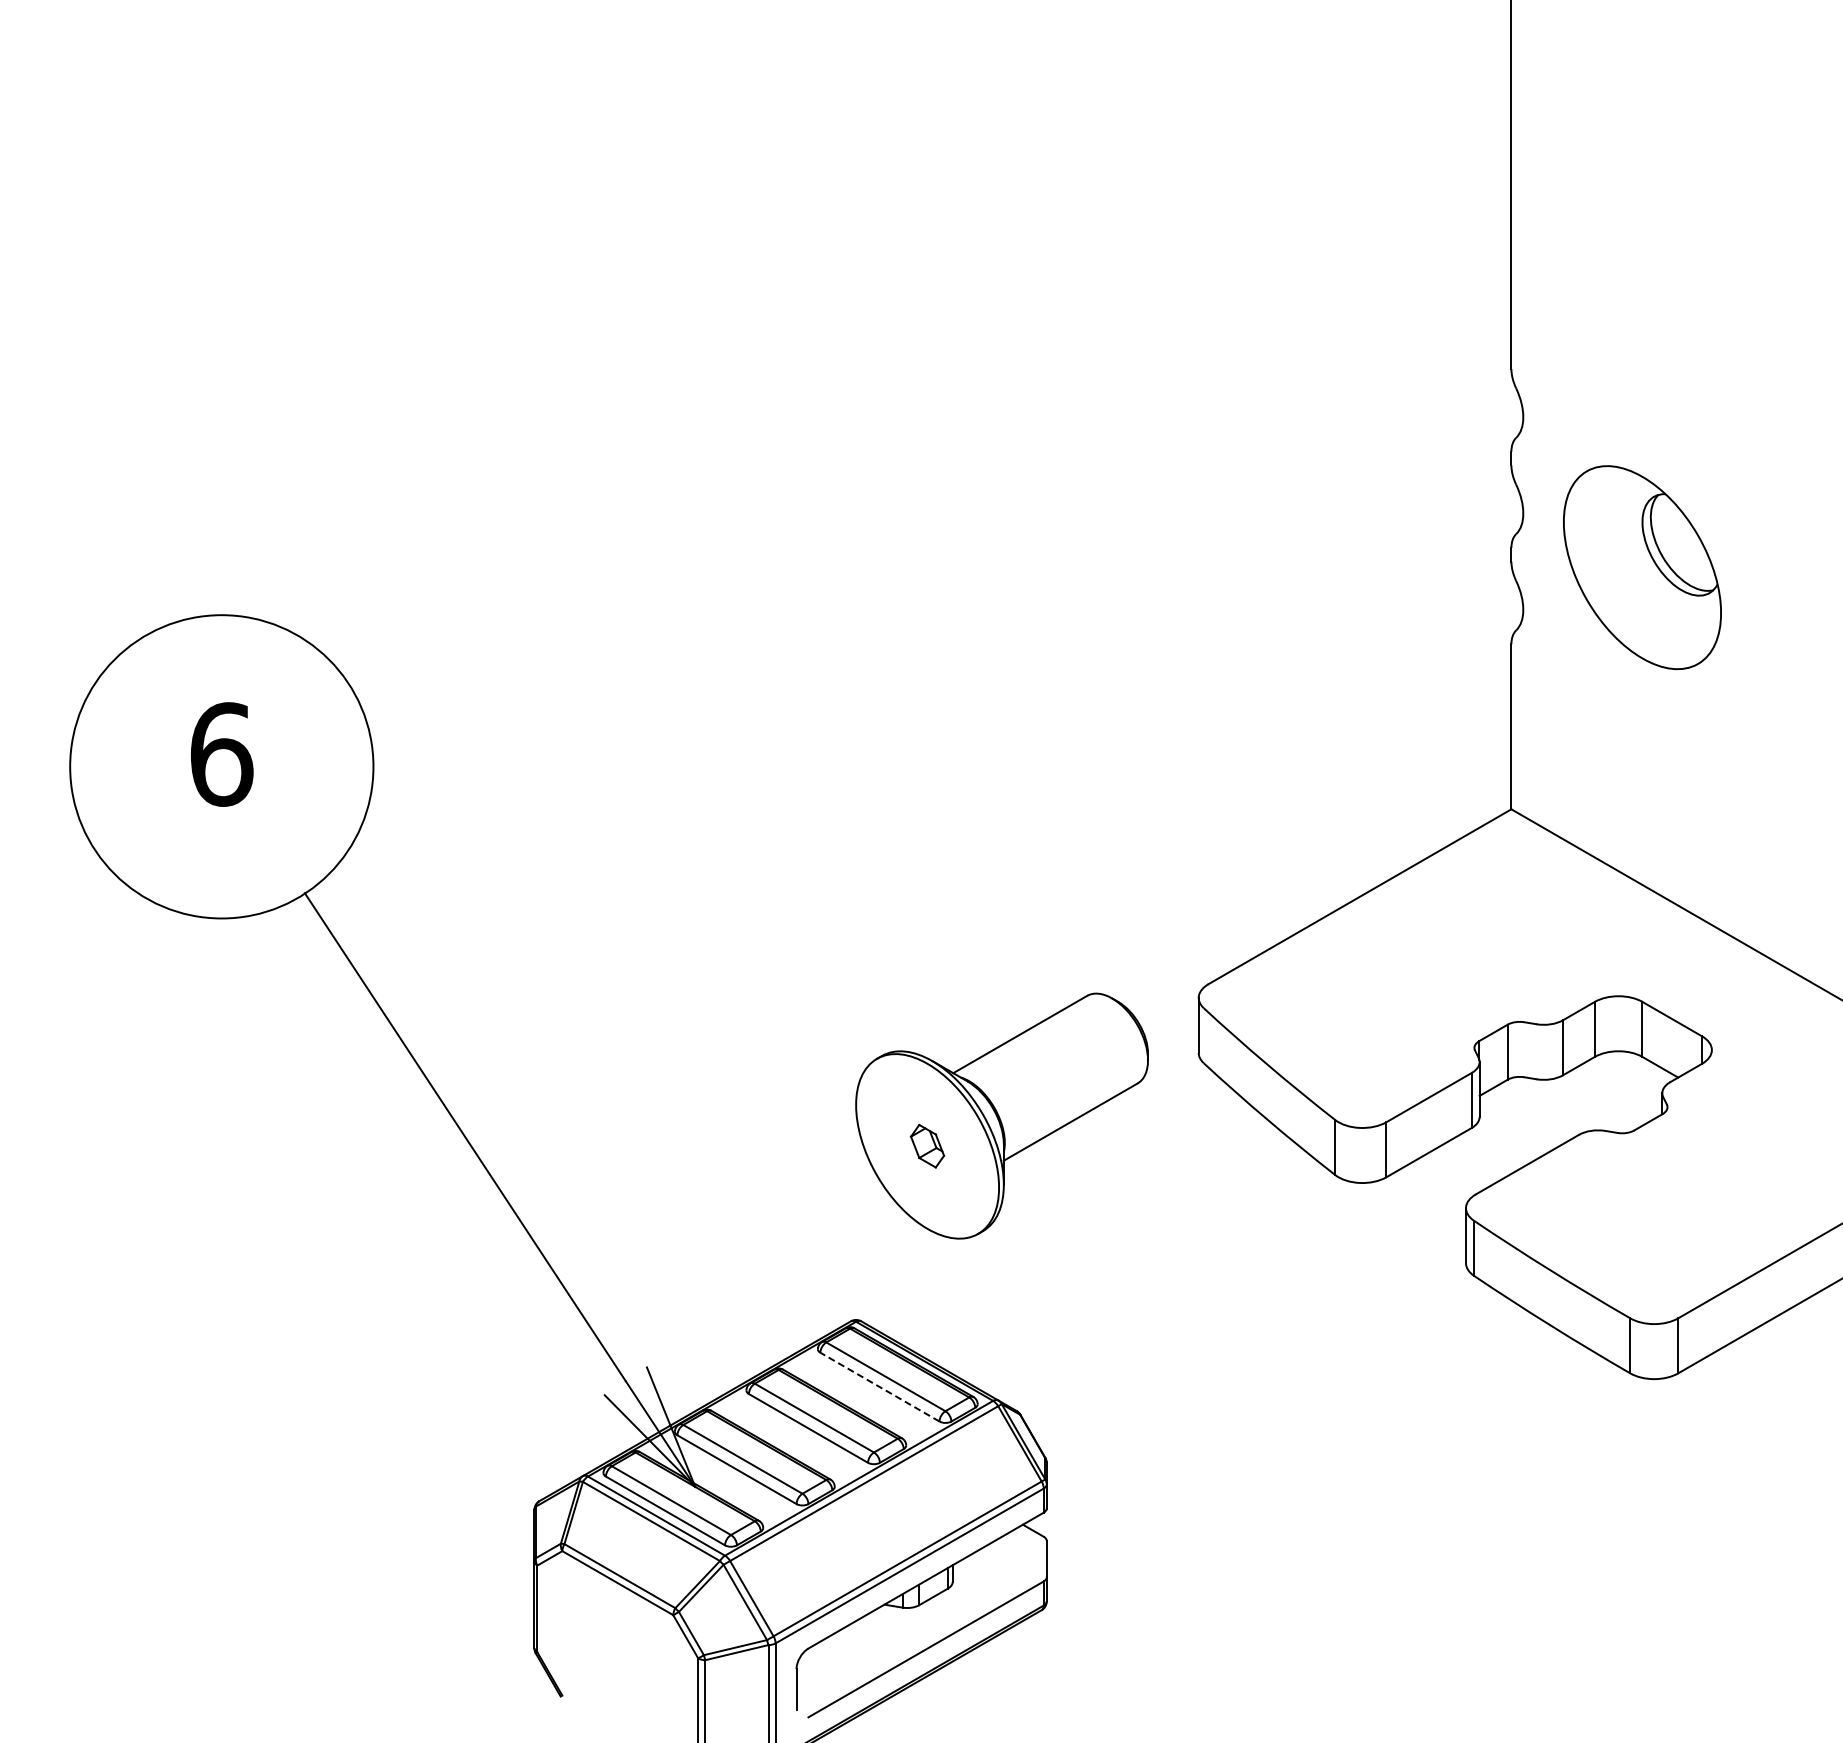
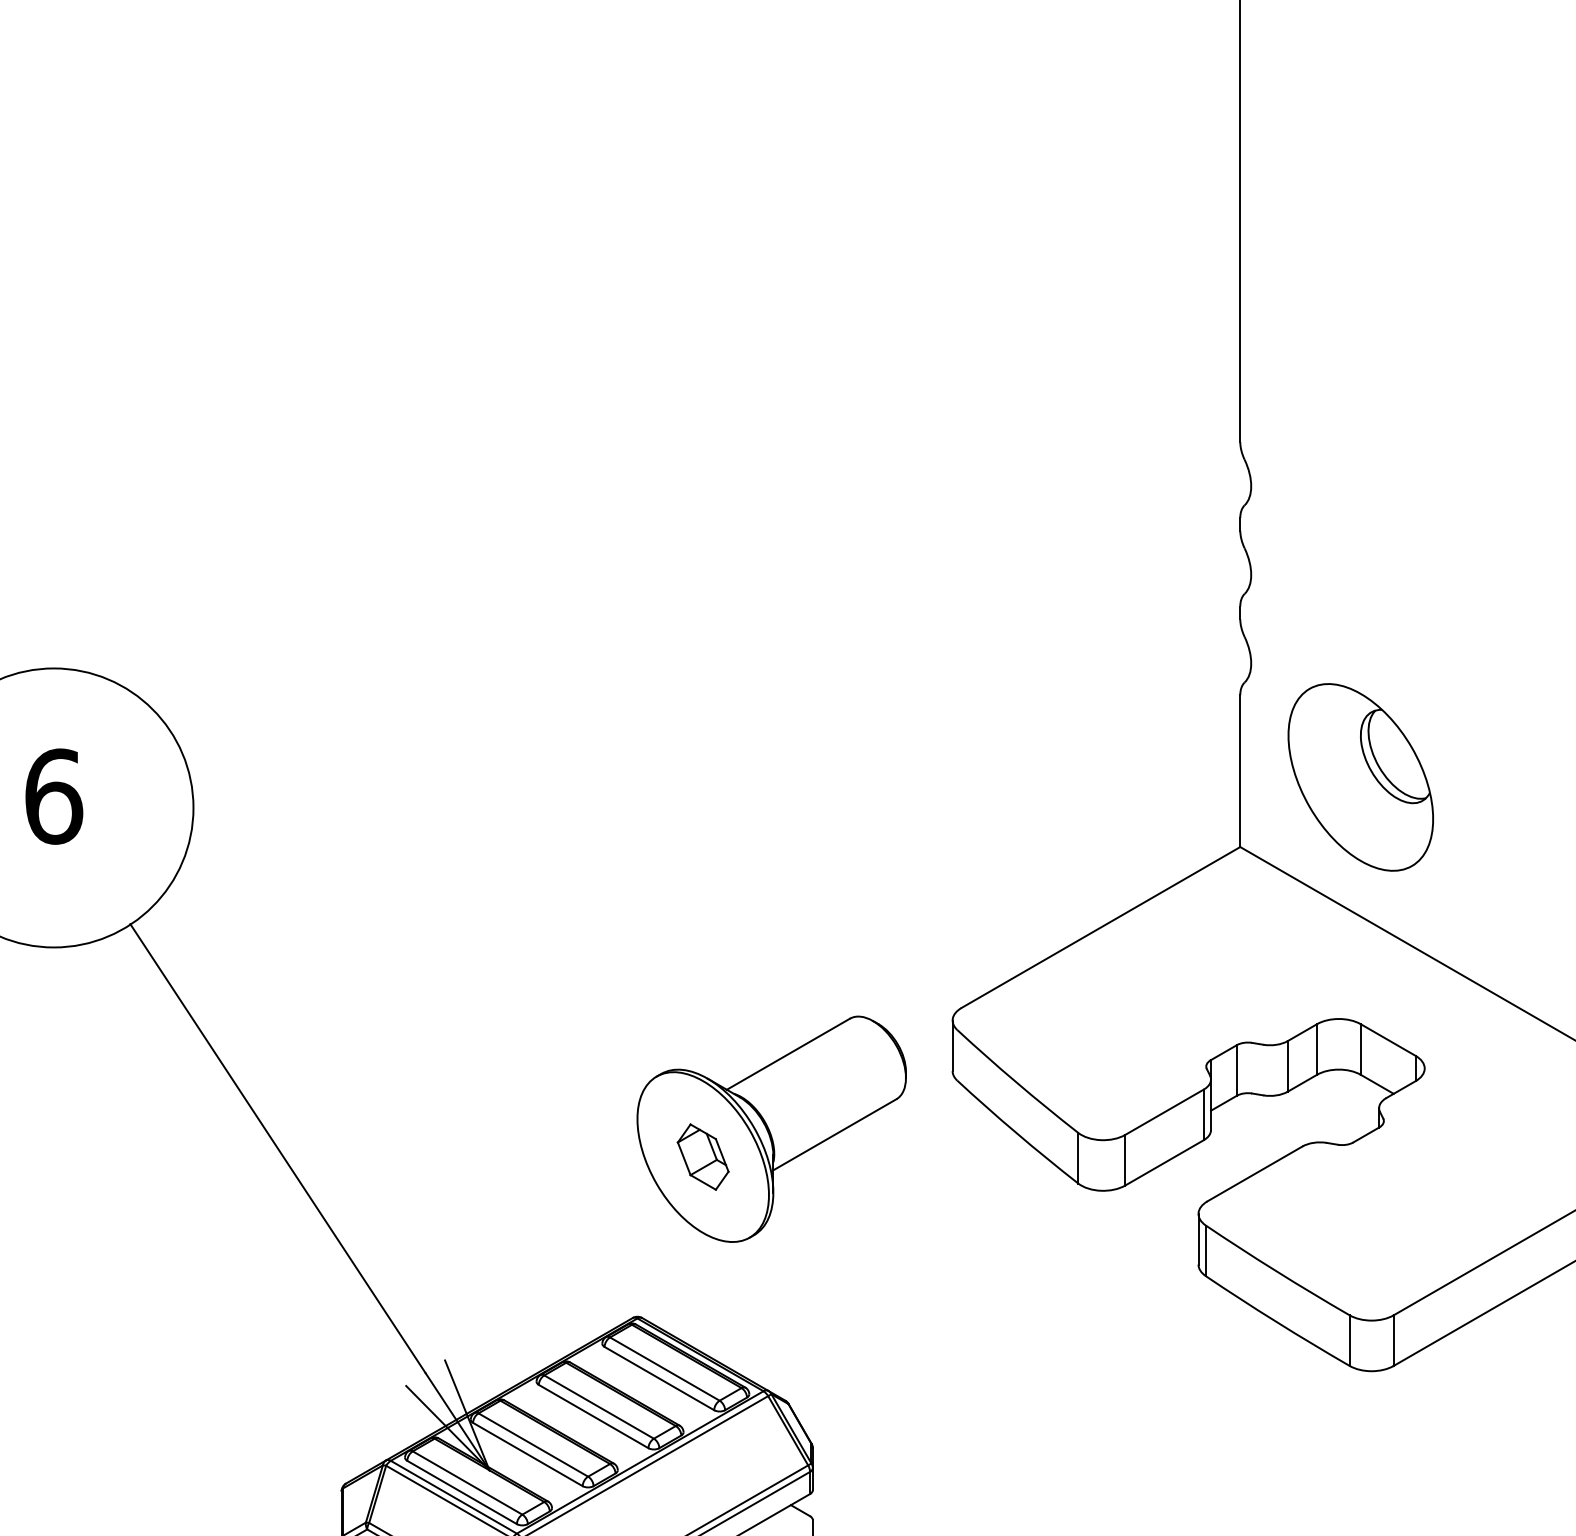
part: (1642, 567) -> (1360, 777), moved
part: (927, 1145) -> (703, 1156), size x1.67
line: (879, 1387) -> (658, 1378), dashed -> solid

